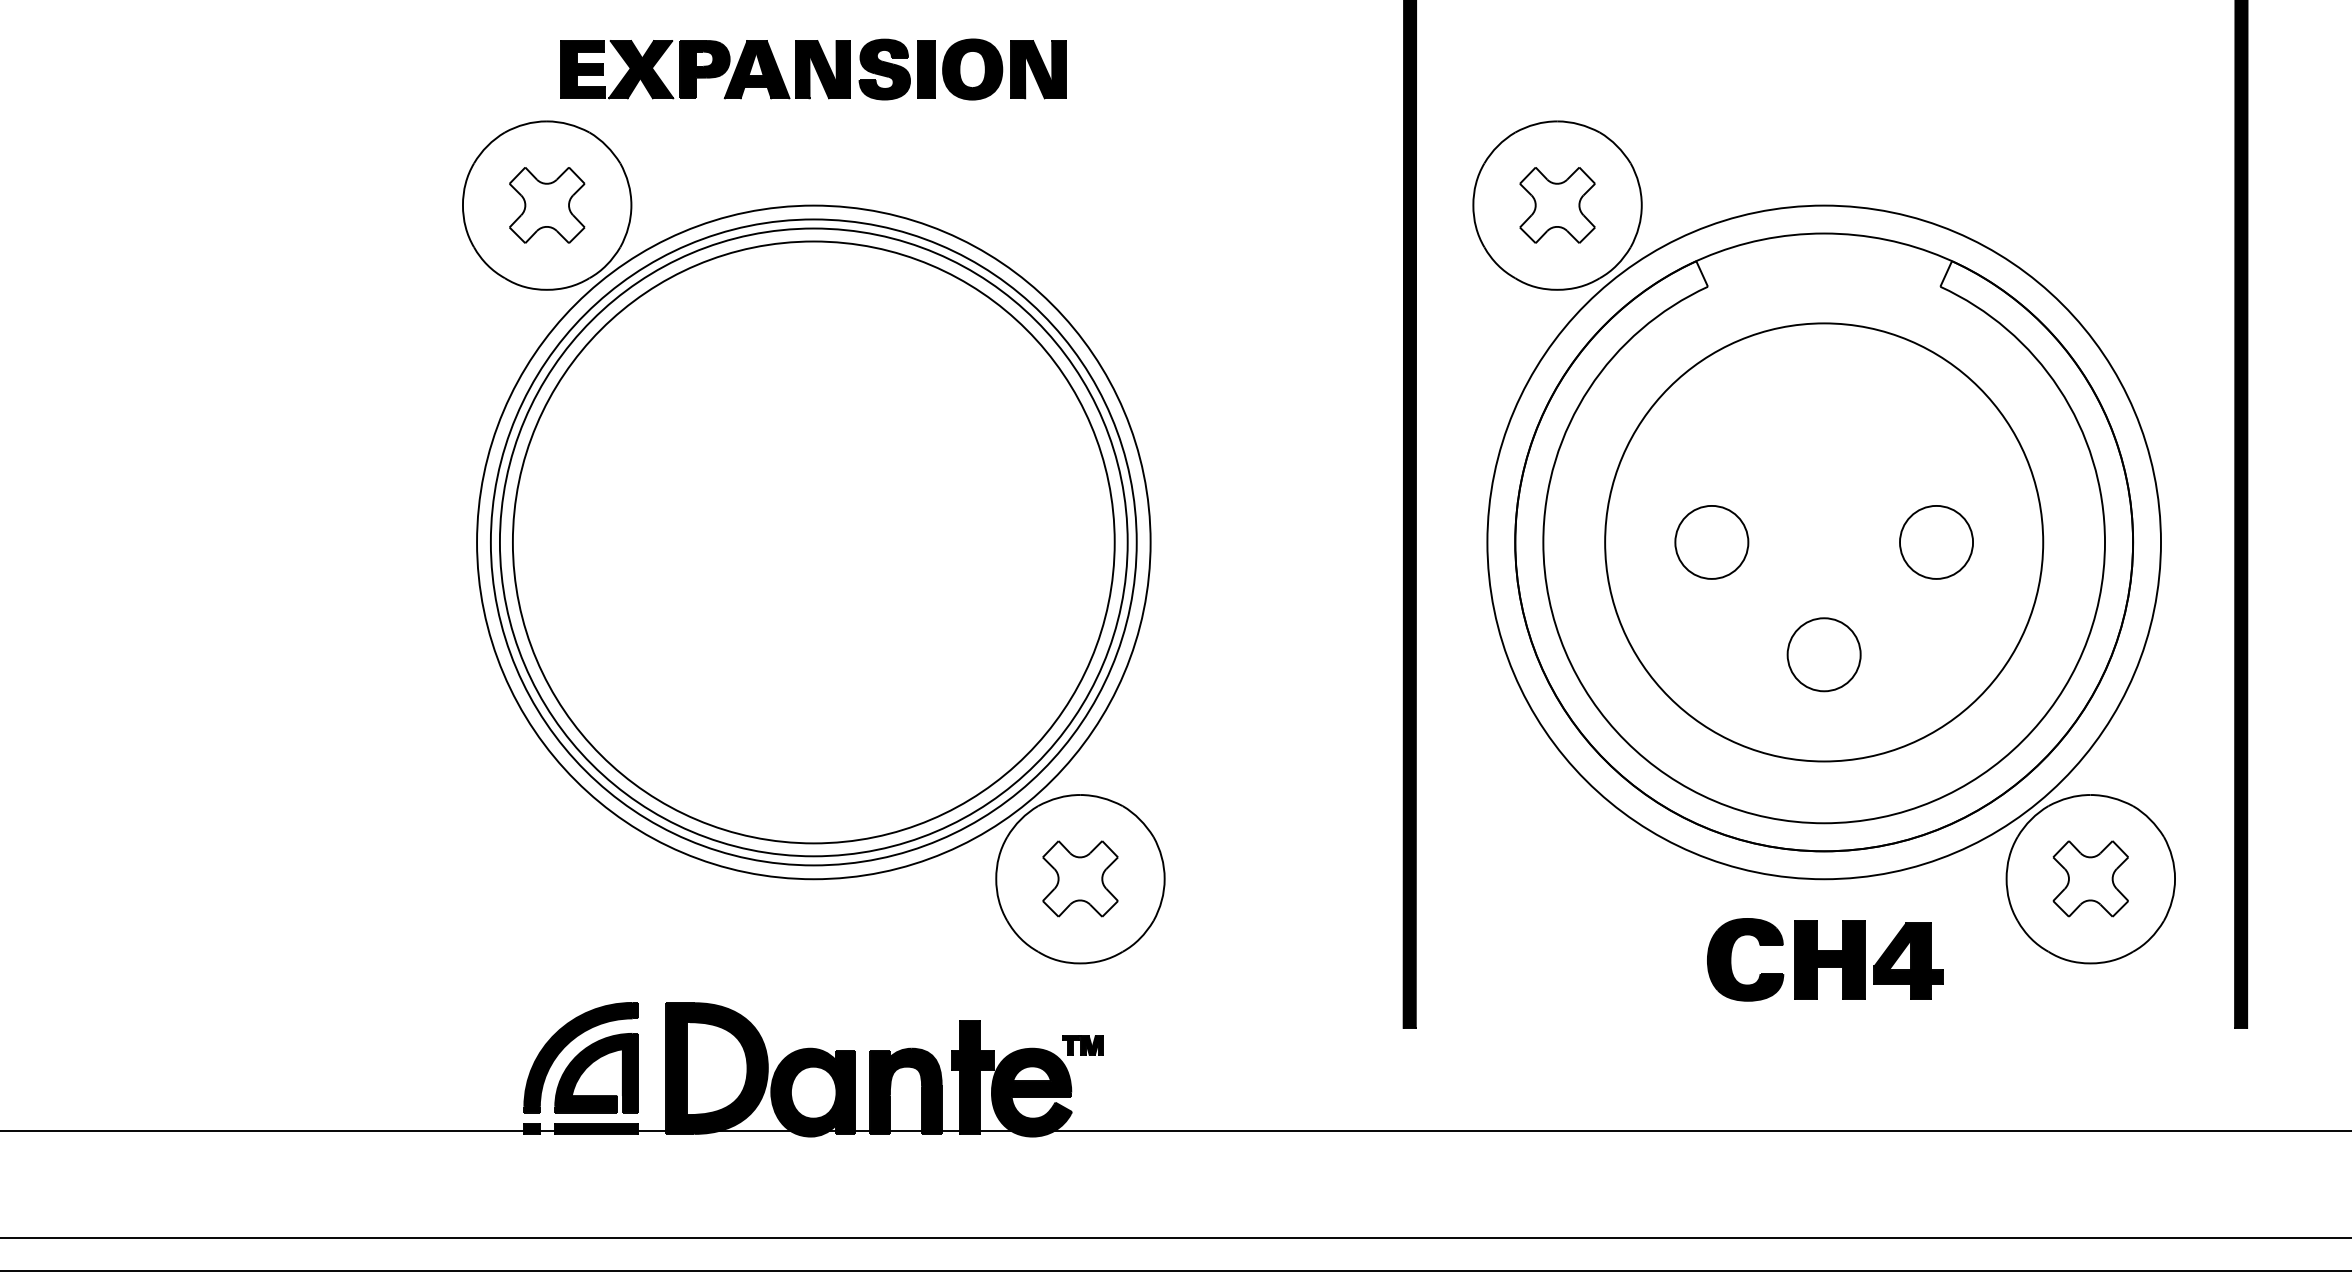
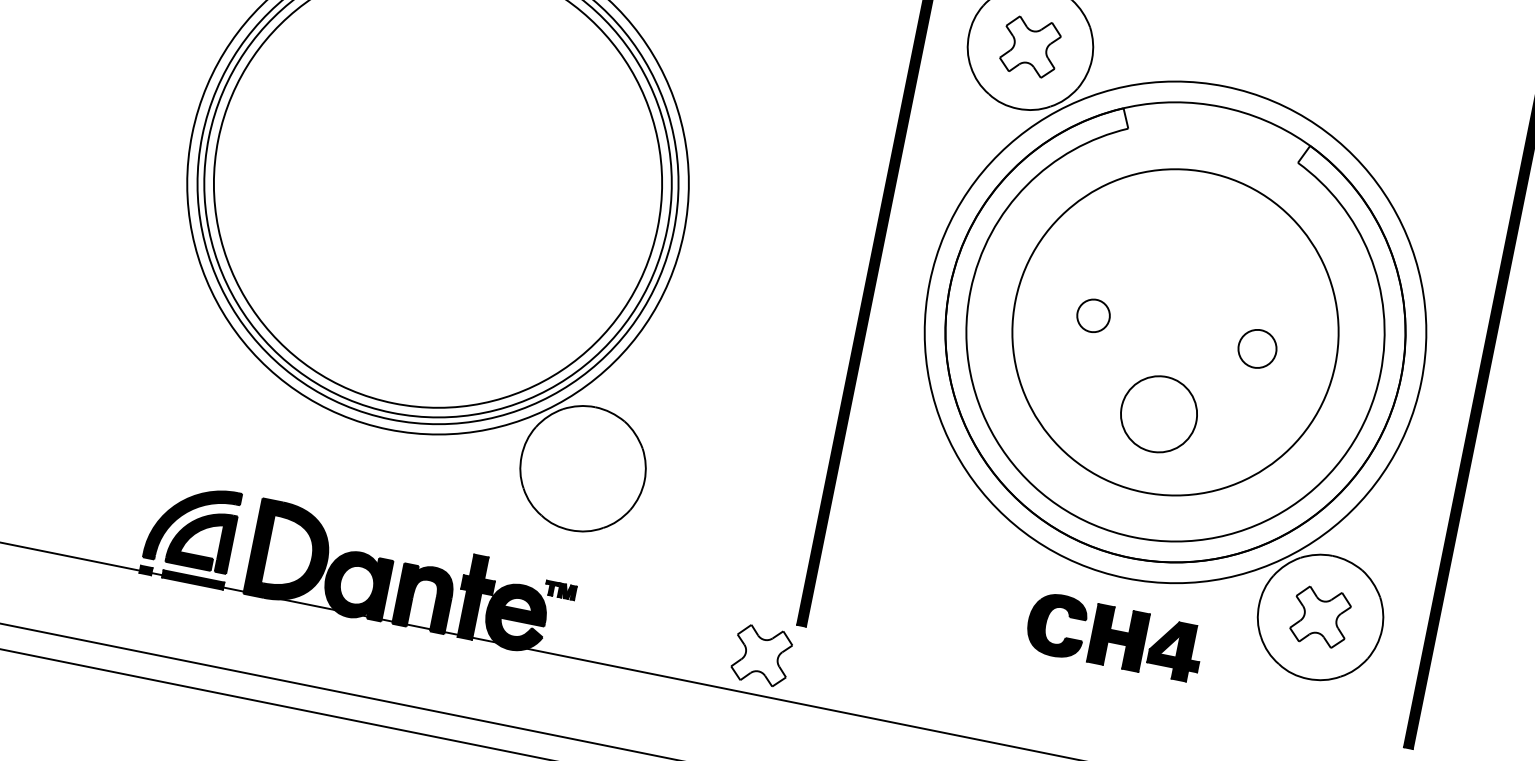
part: (1711, 542) -> (1093, 315), size x0.6
part: (1936, 542) -> (1257, 348), size x0.7
part: (1823, 654) -> (1158, 414), size x1.4
part: (1080, 878) -> (761, 655), moved

